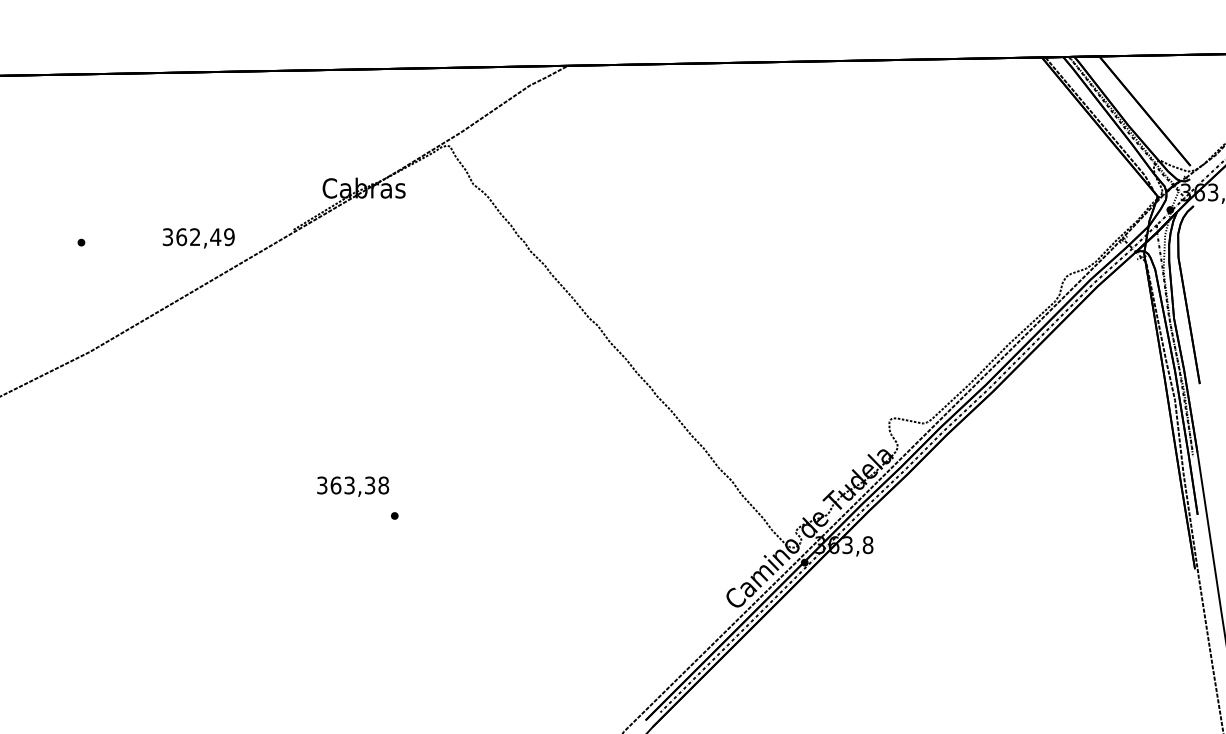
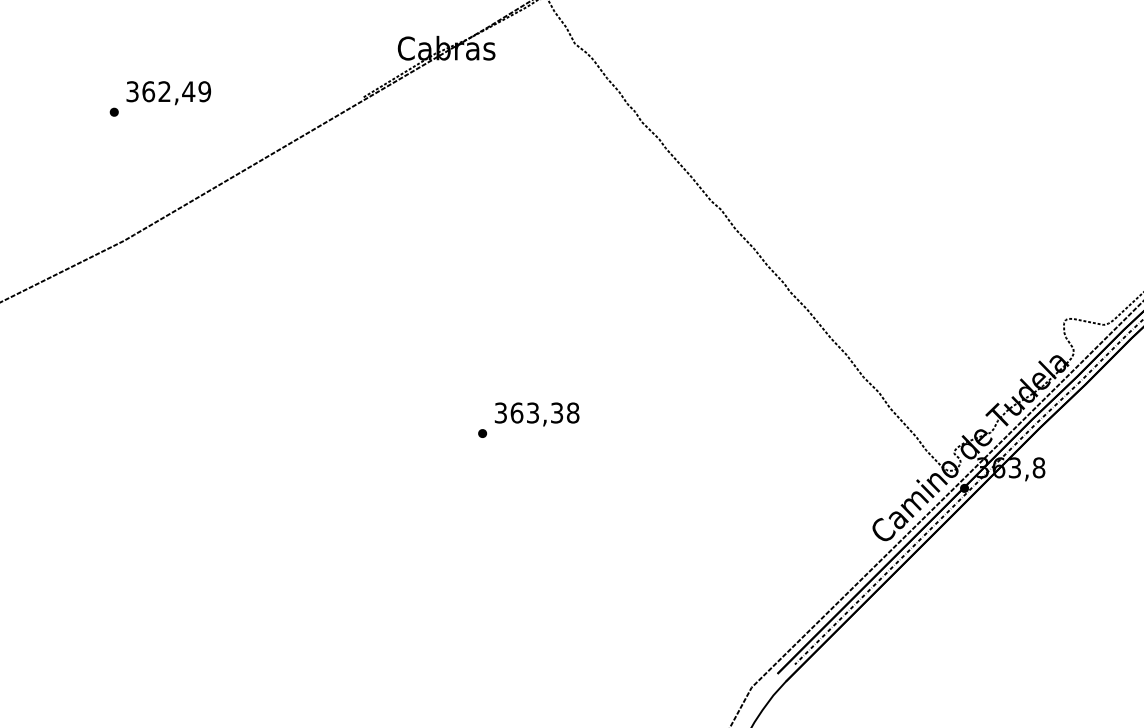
text: (198, 238) -> (168, 93), moved
text: (353, 486) -> (537, 414), moved

